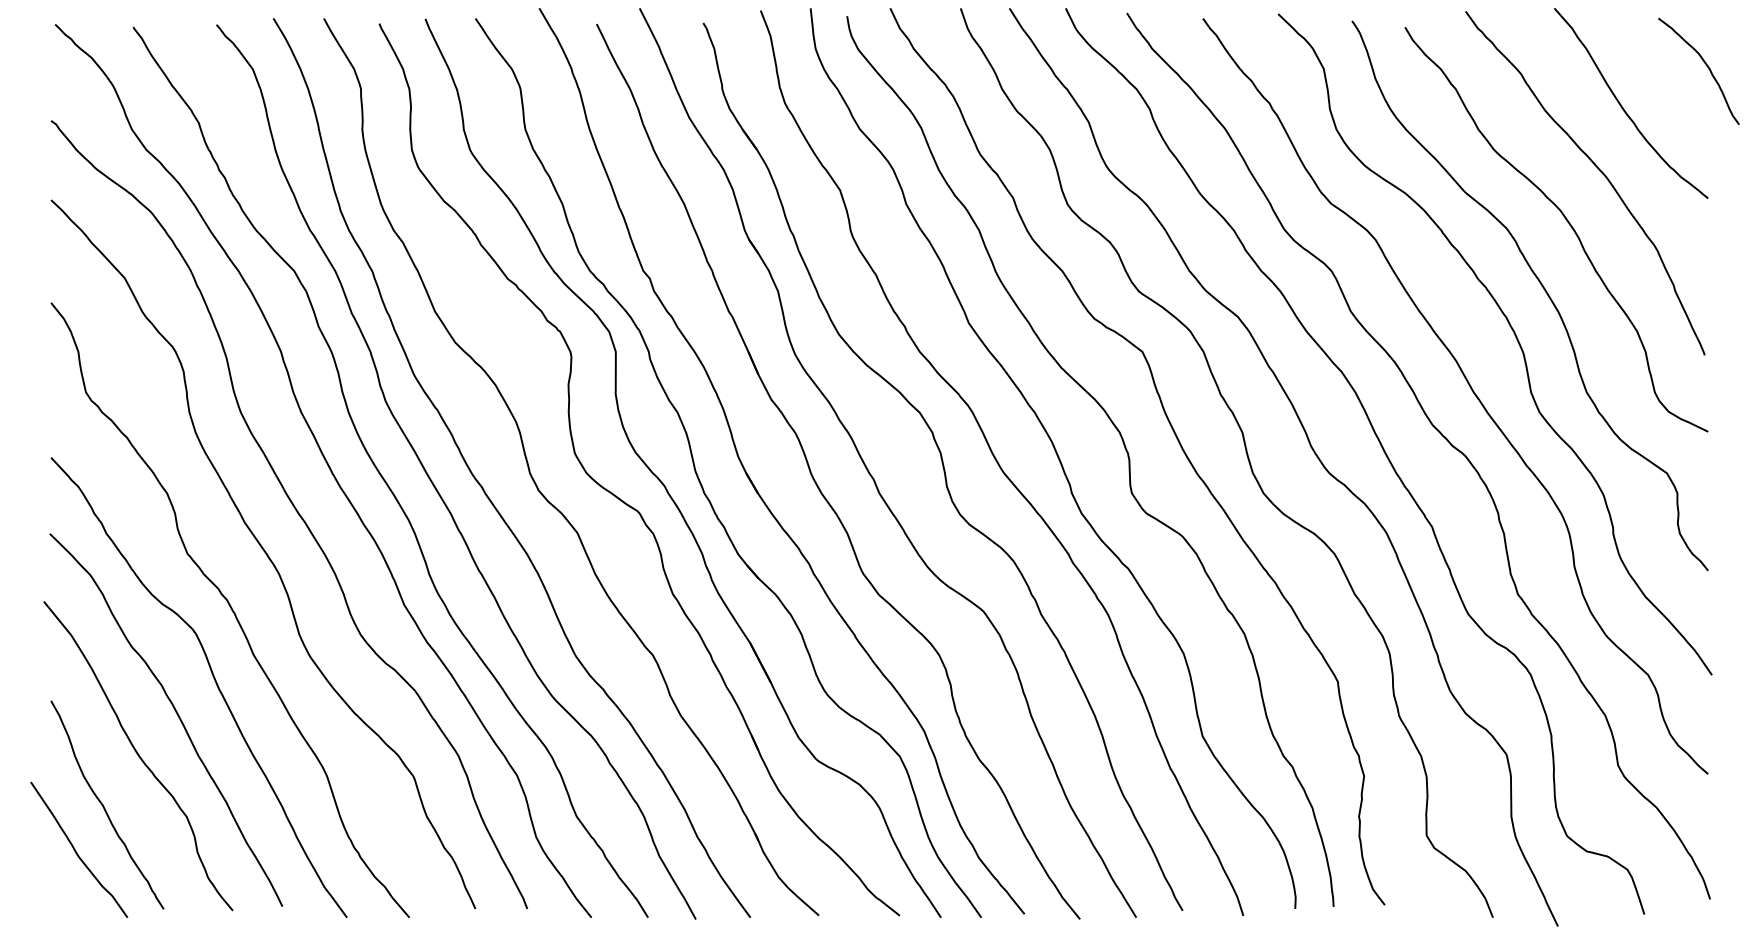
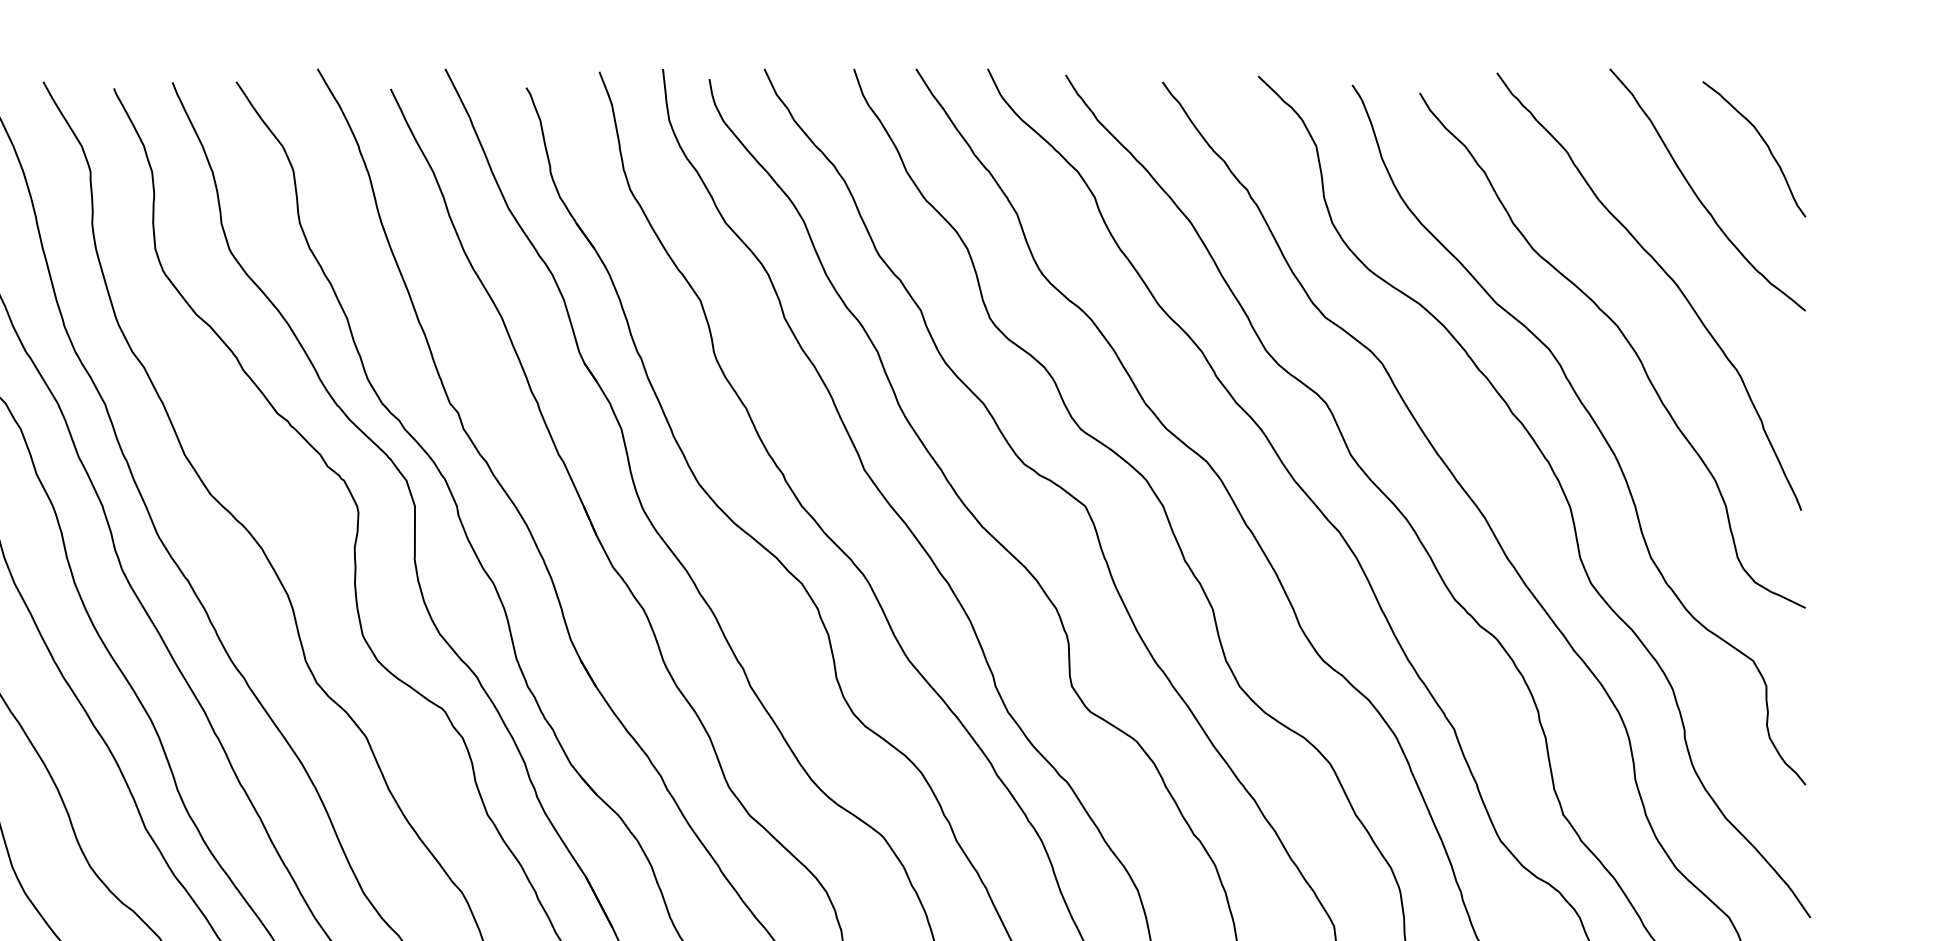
curve: (1706, 66) -> (1764, 142), moved

